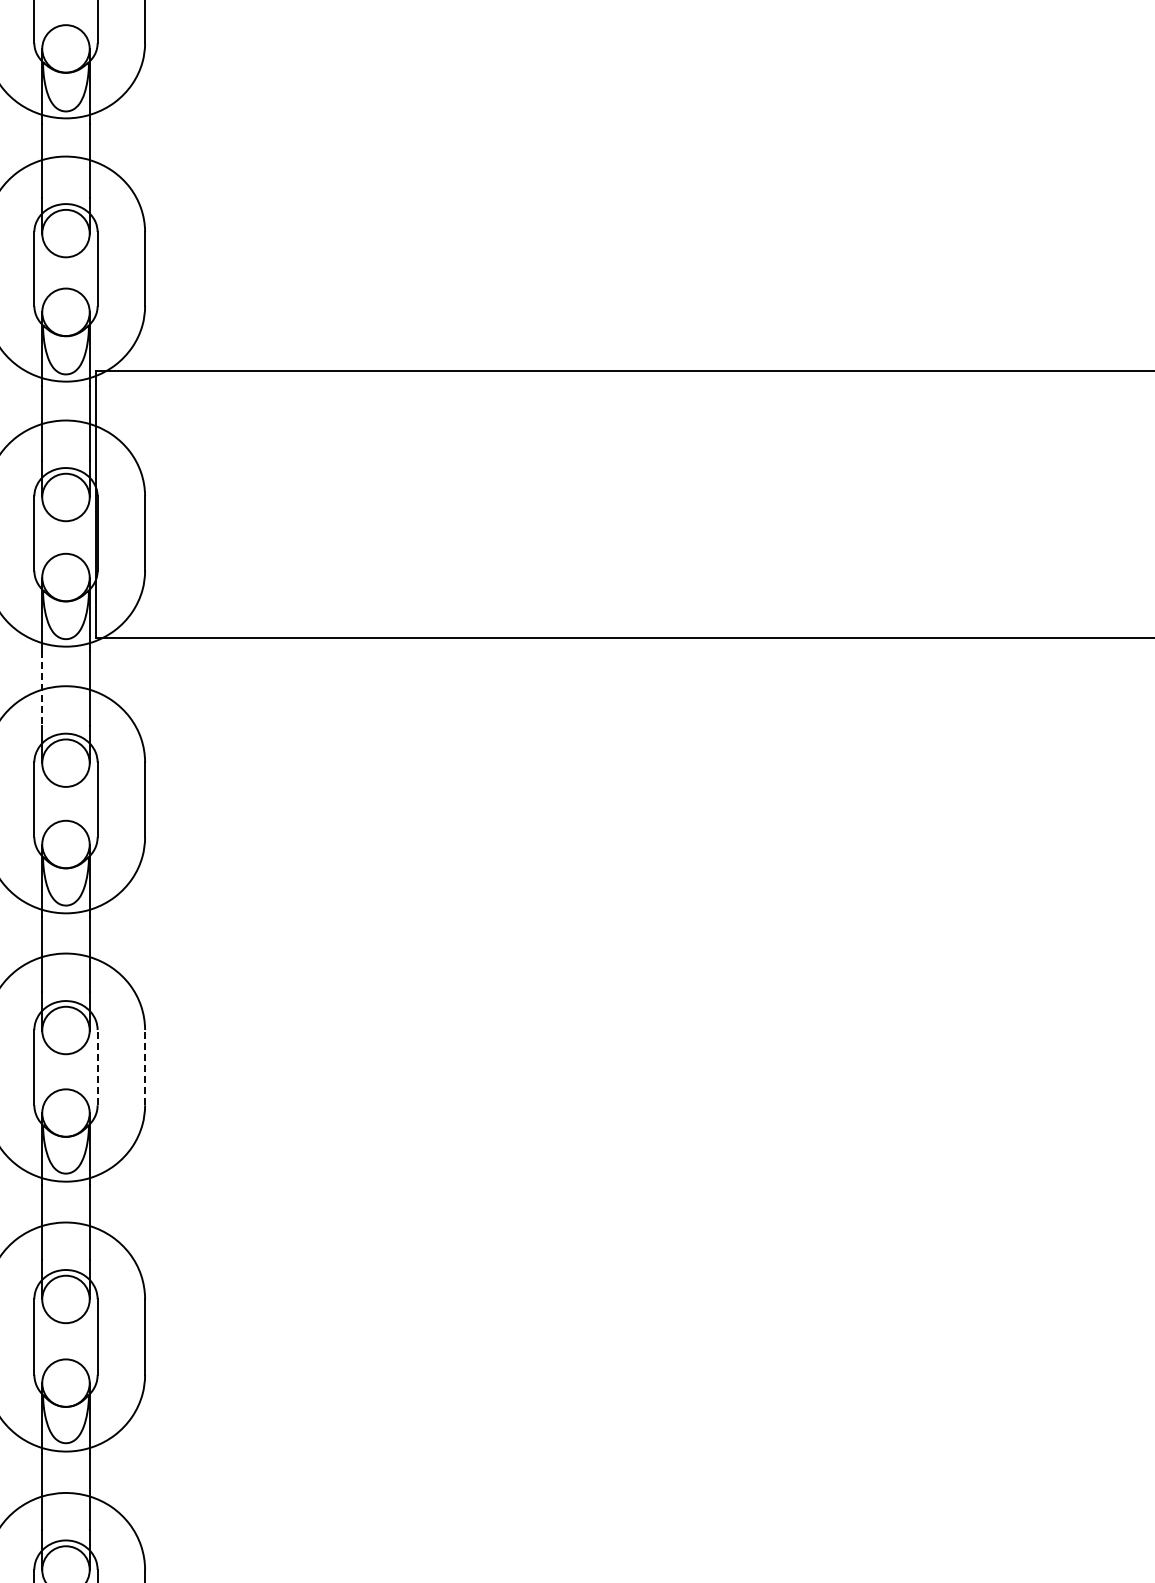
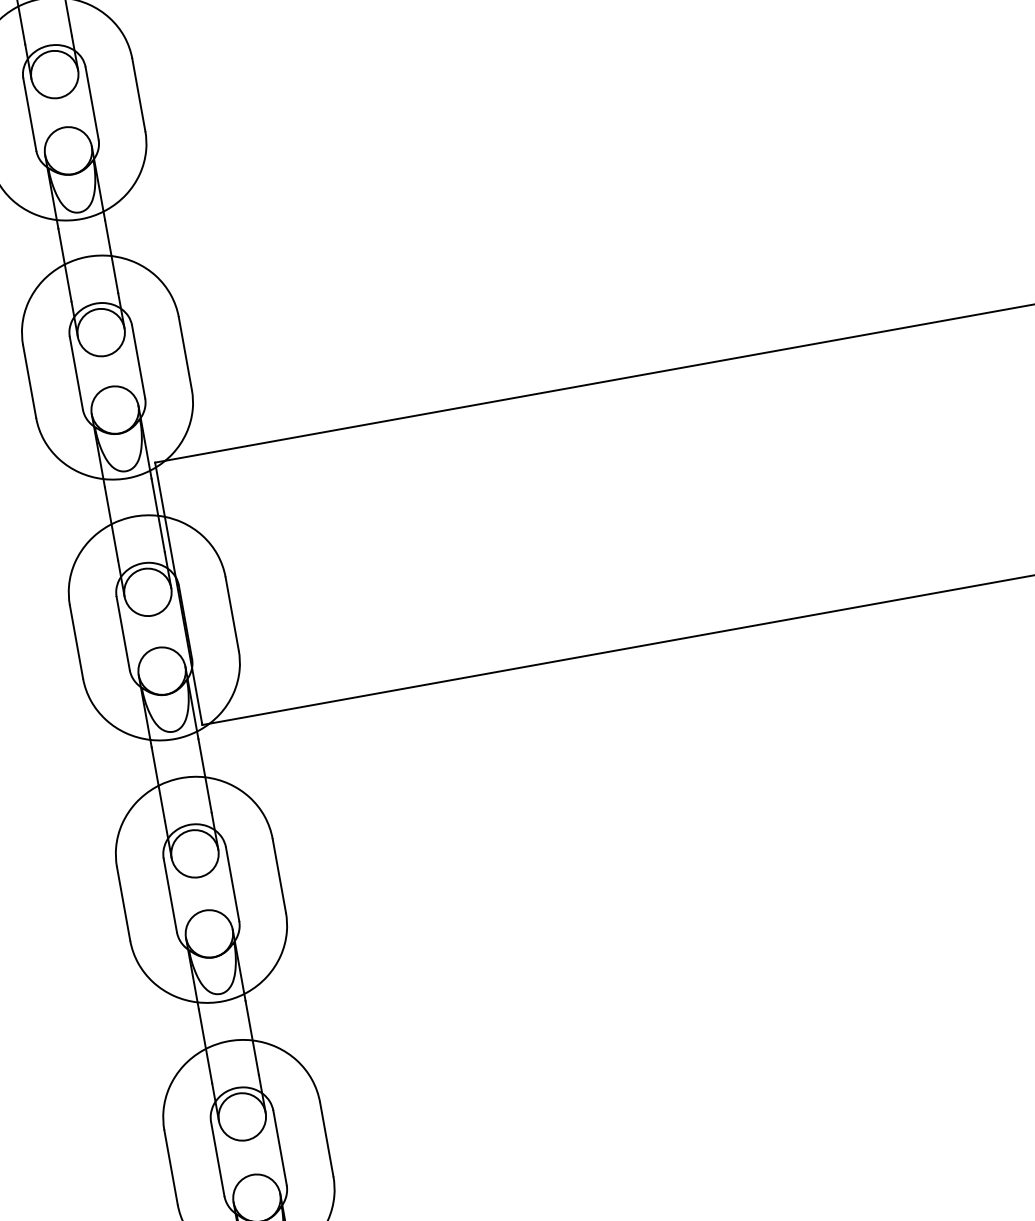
line: (42, 688) -> (158, 784), dashed -> solid
line: (97, 1067) -> (279, 1147), dashed -> solid
line: (145, 1067) -> (327, 1139), dashed -> solid

